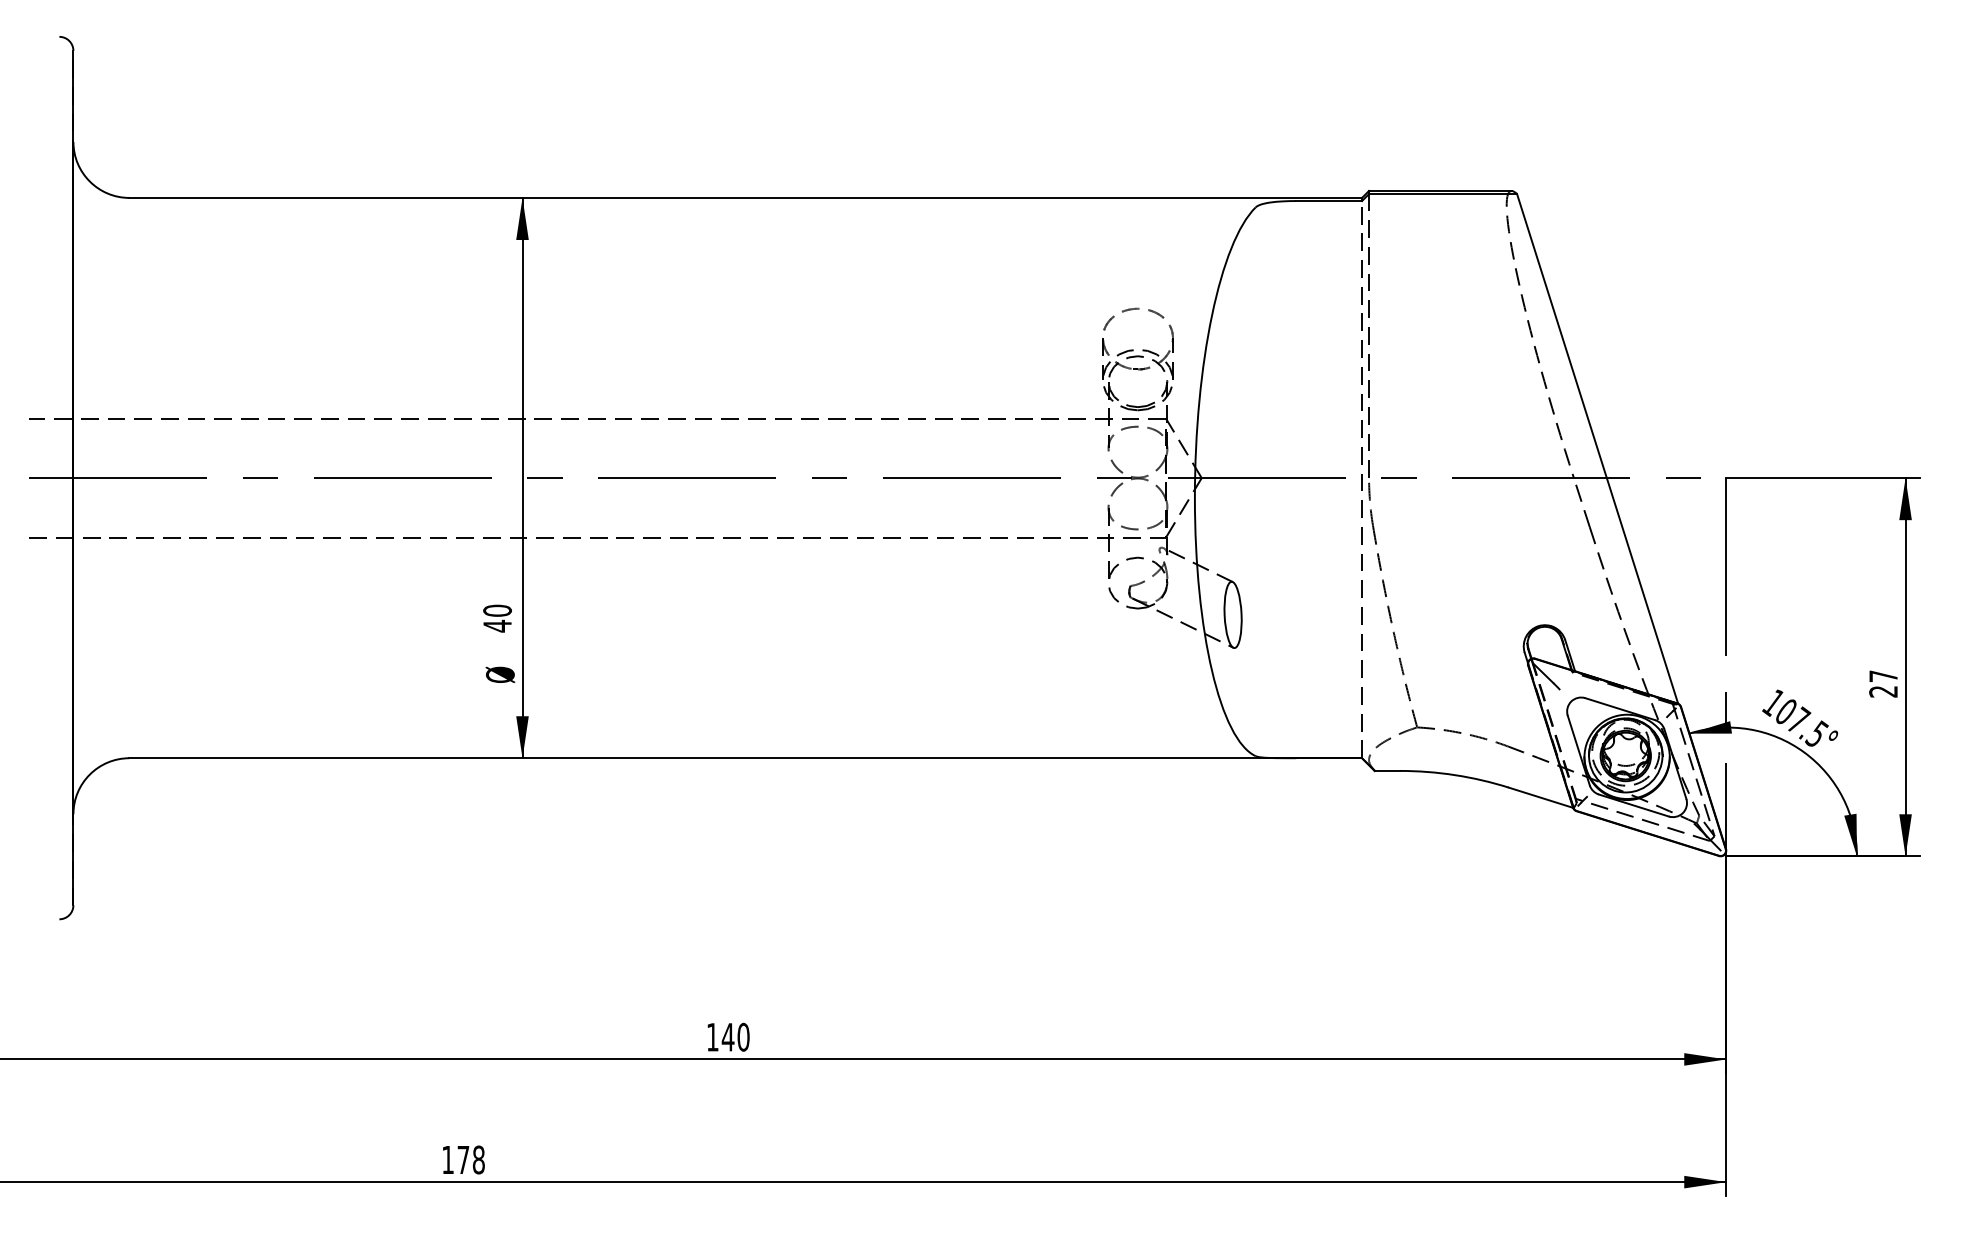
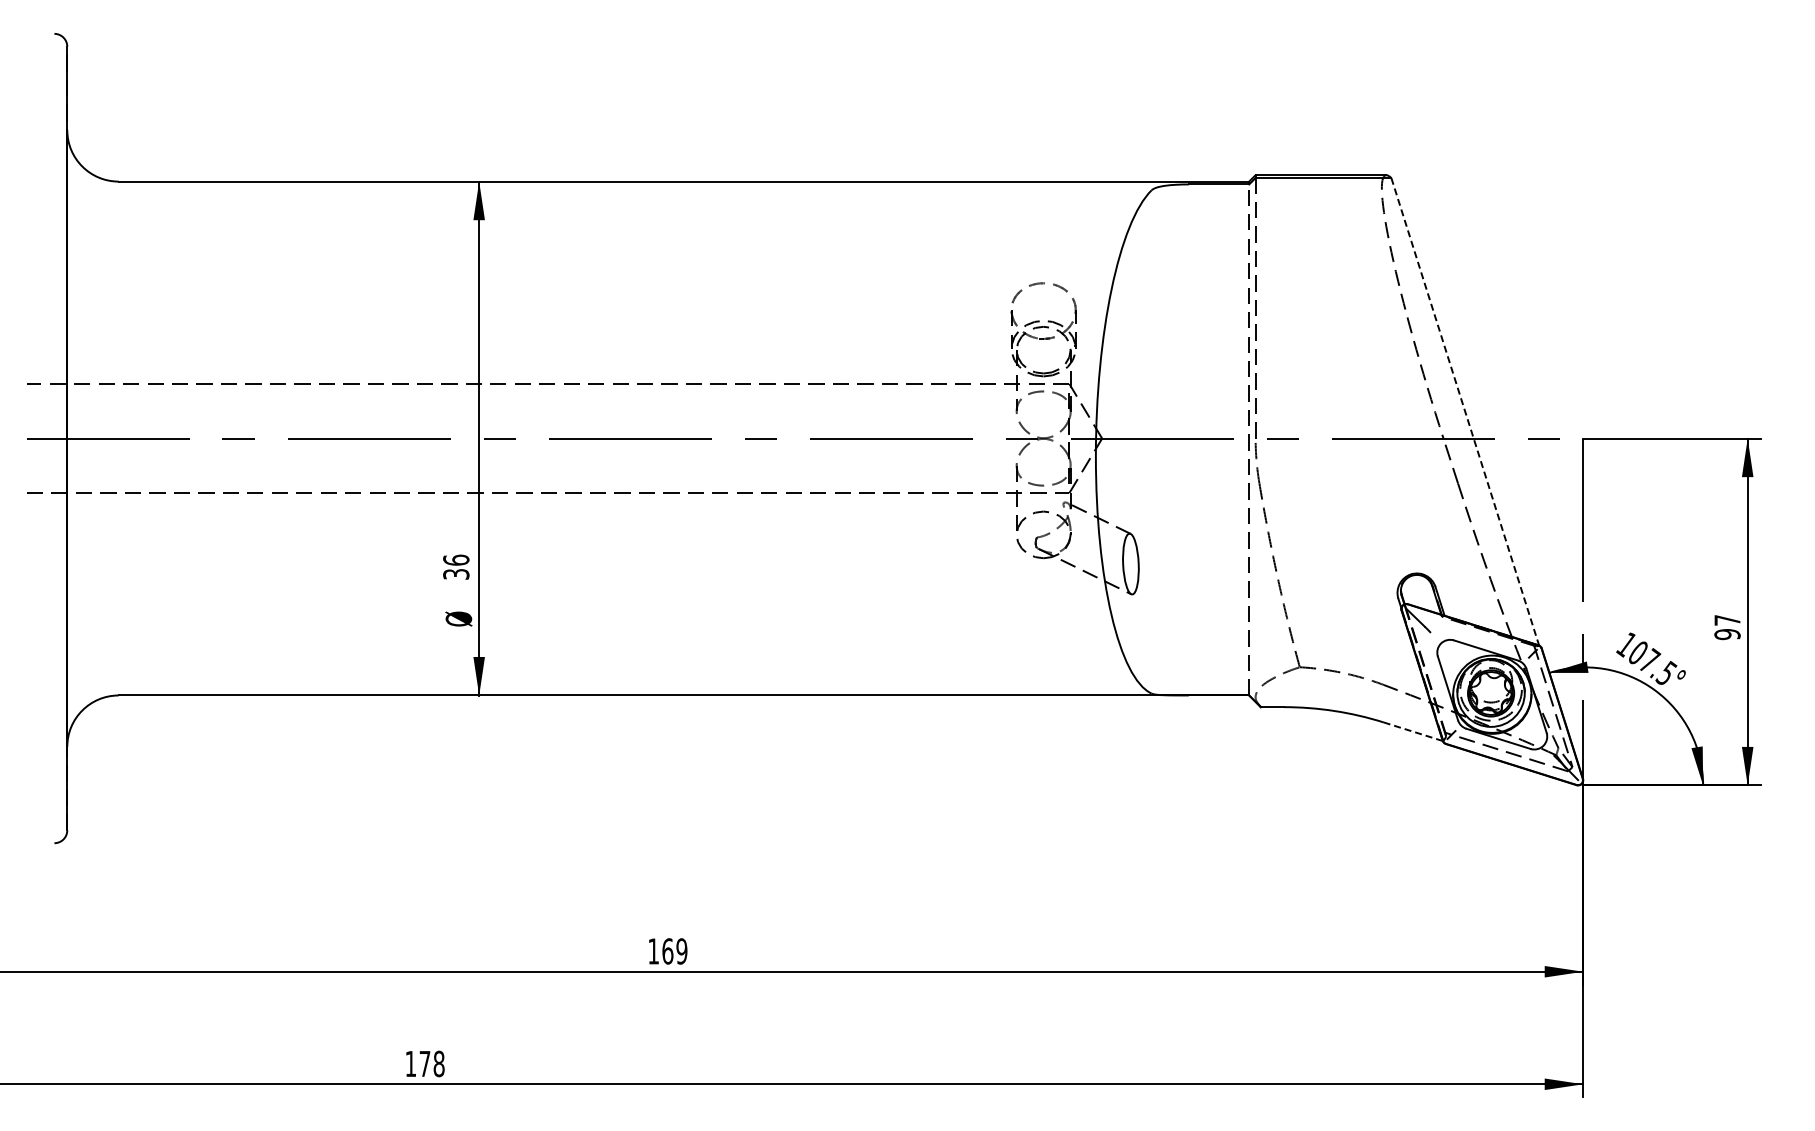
line: (1597, 449) -> (1465, 412), solid -> dashed
text: (497, 618) -> (456, 567), 40 -> 36
text: (1883, 691) -> (1727, 634), 27 -> 97
line: (1541, 797) -> (1413, 731), solid -> dashed
text: (735, 1037) -> (674, 951), 140 -> 169

